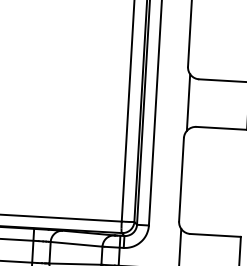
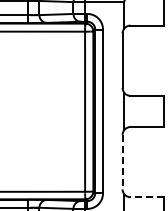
line: (181, 180) -> (122, 162), solid -> dashed
line: (214, 235) -> (146, 197), solid -> dashed

